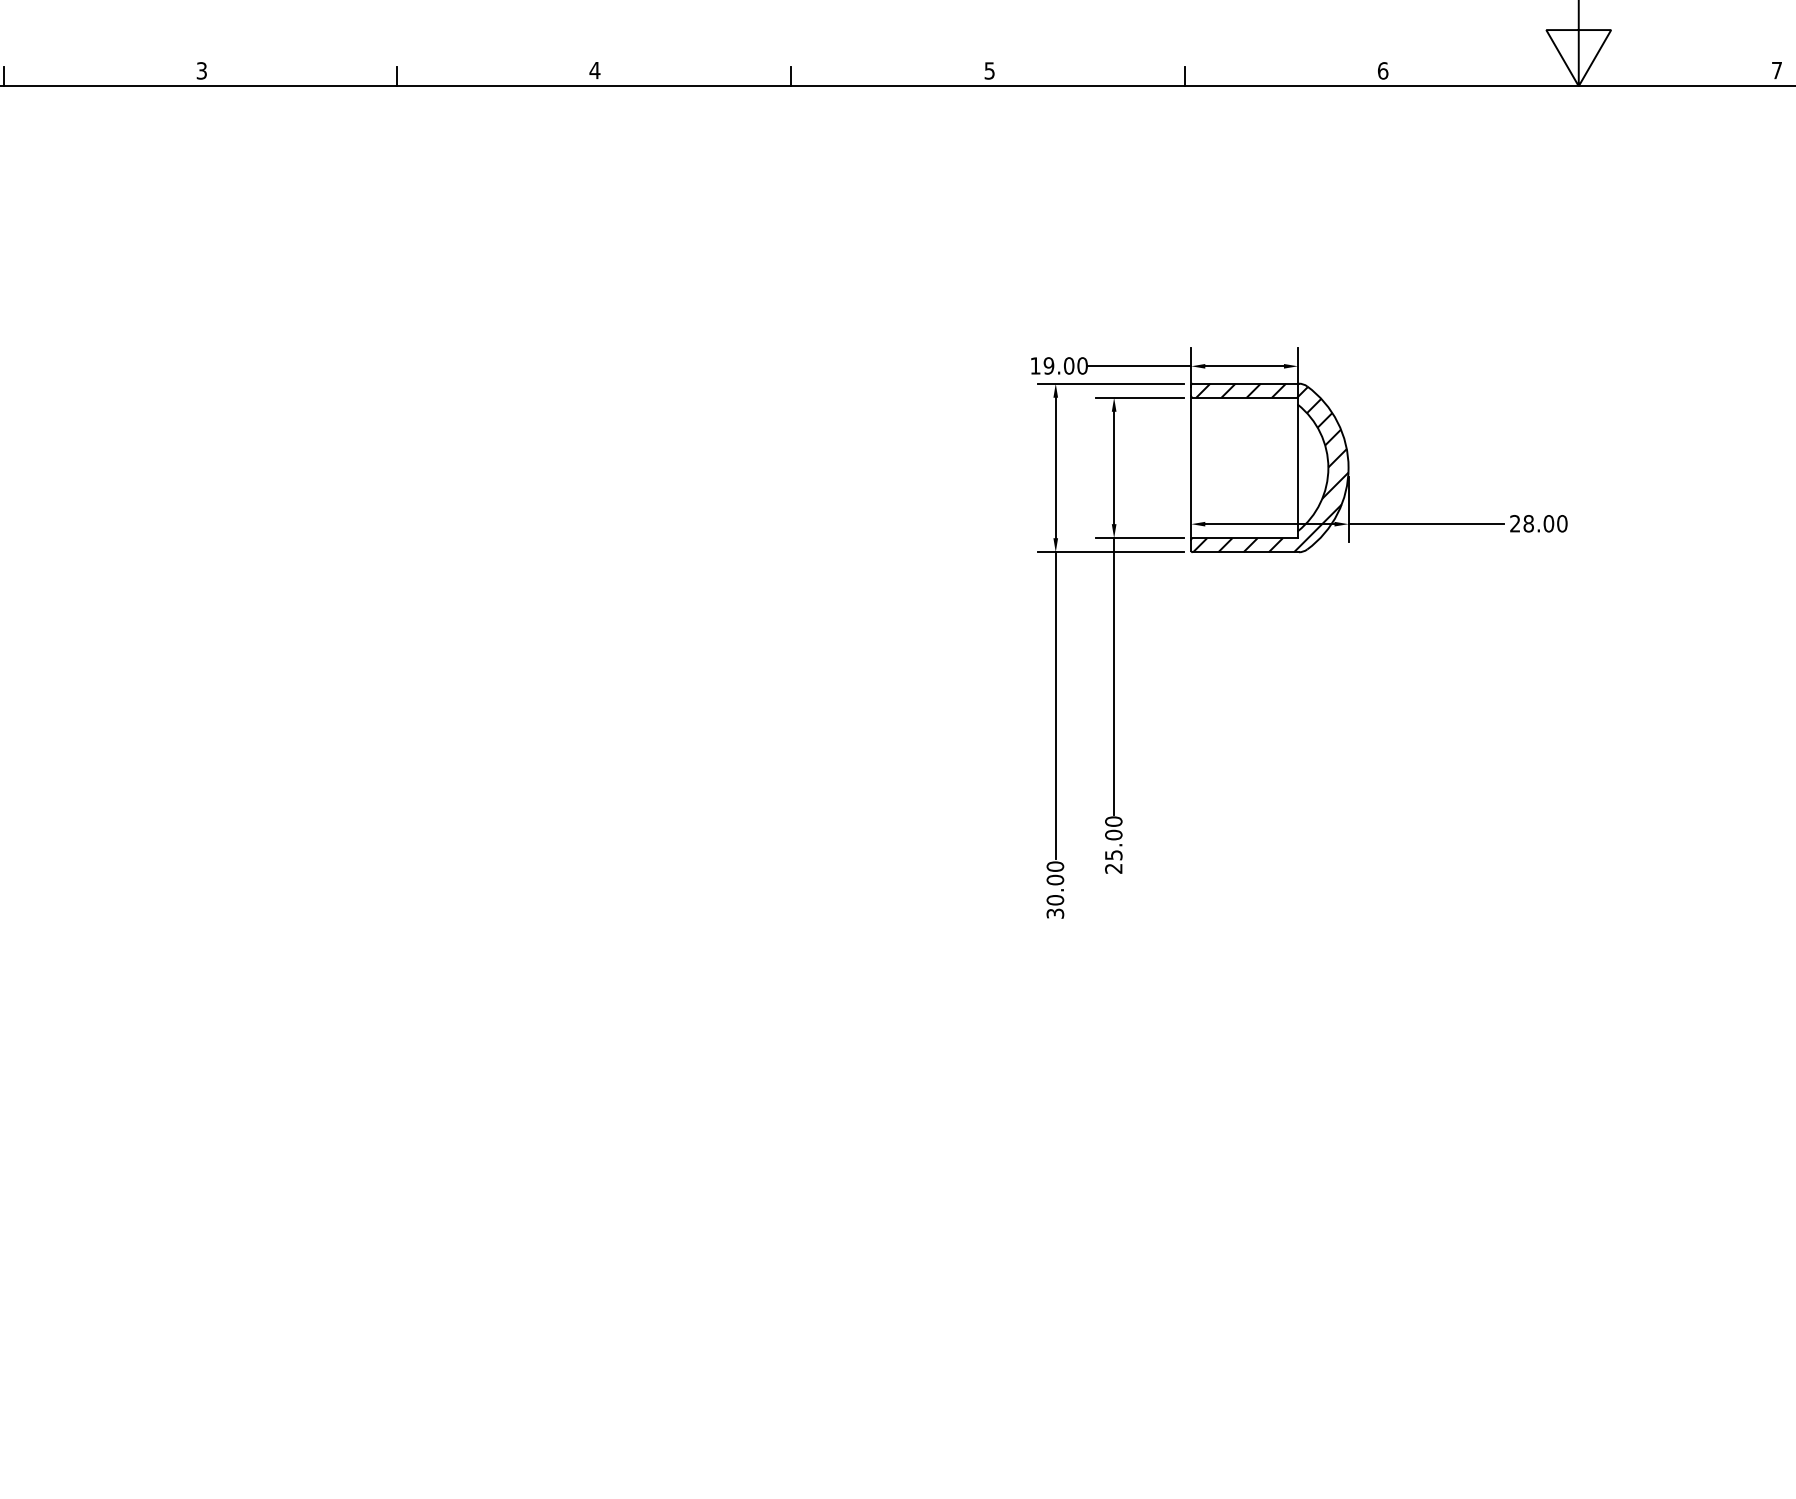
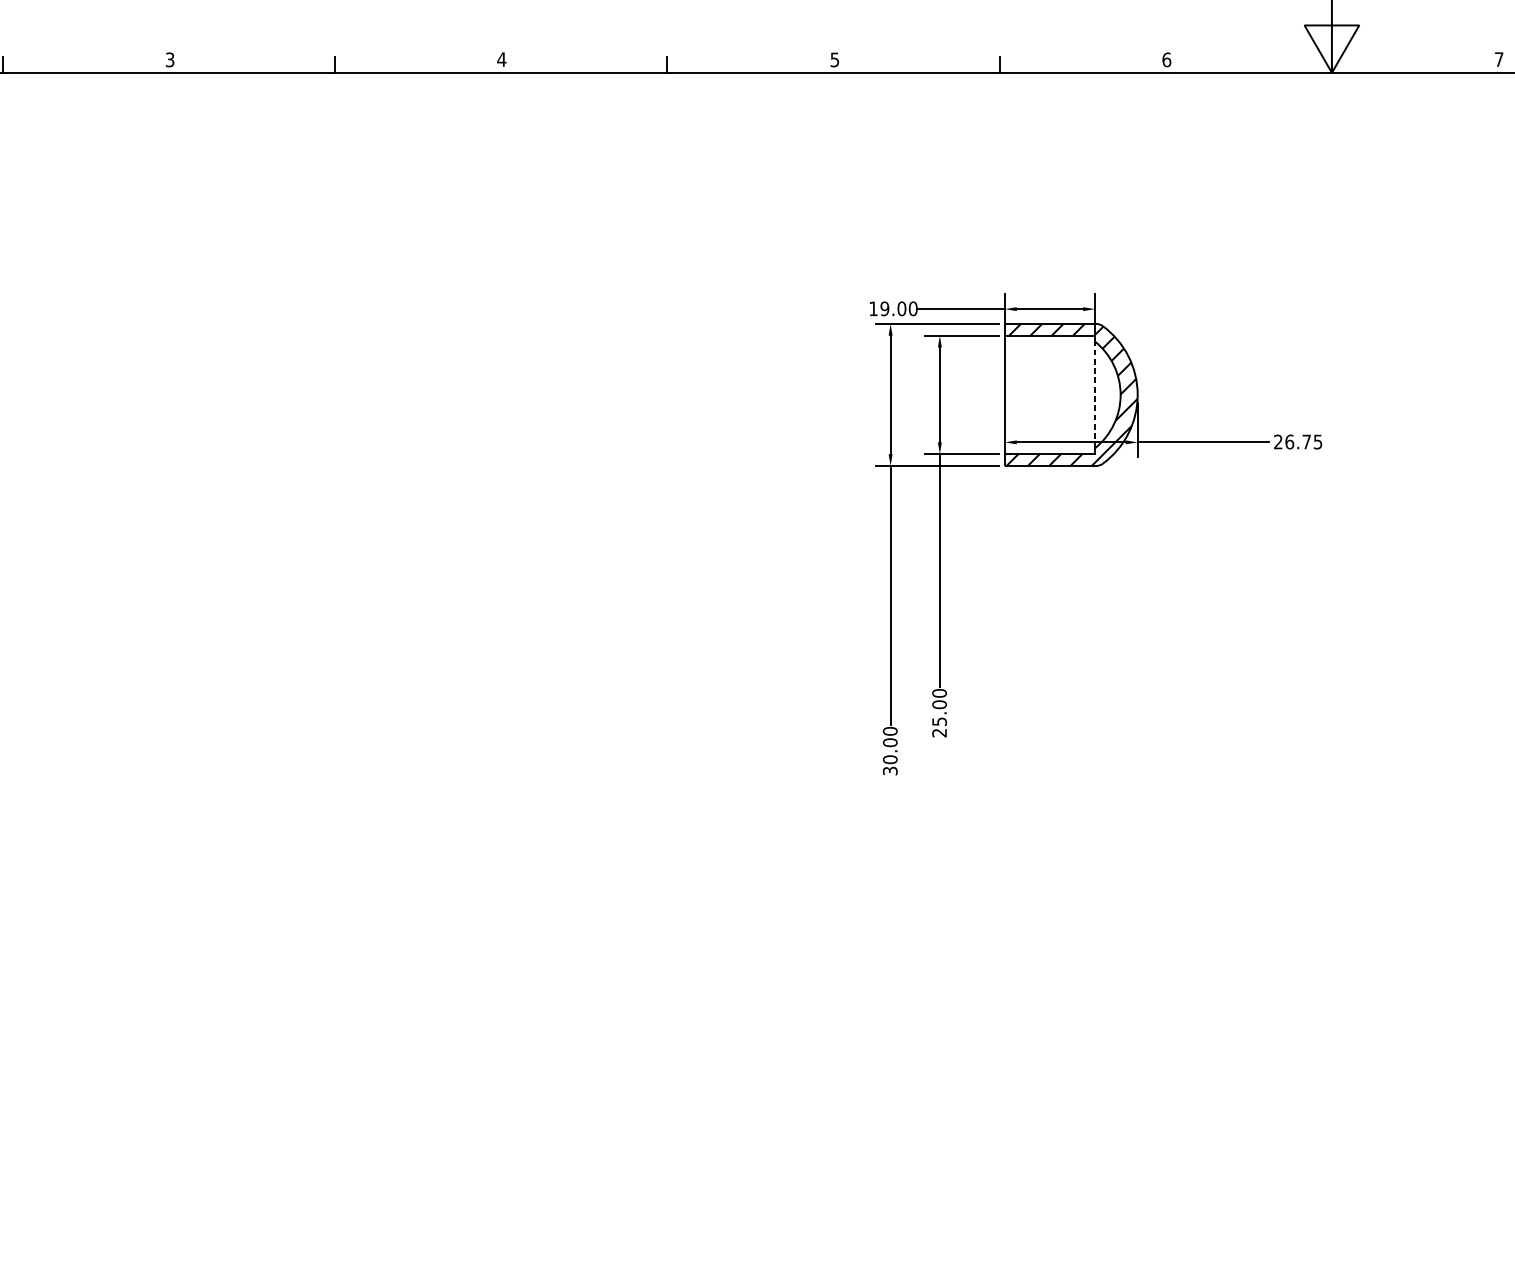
line: (1298, 467) -> (1095, 394), solid -> dashed
text: (1545, 523) -> (1303, 441), 28.00 -> 26.75

